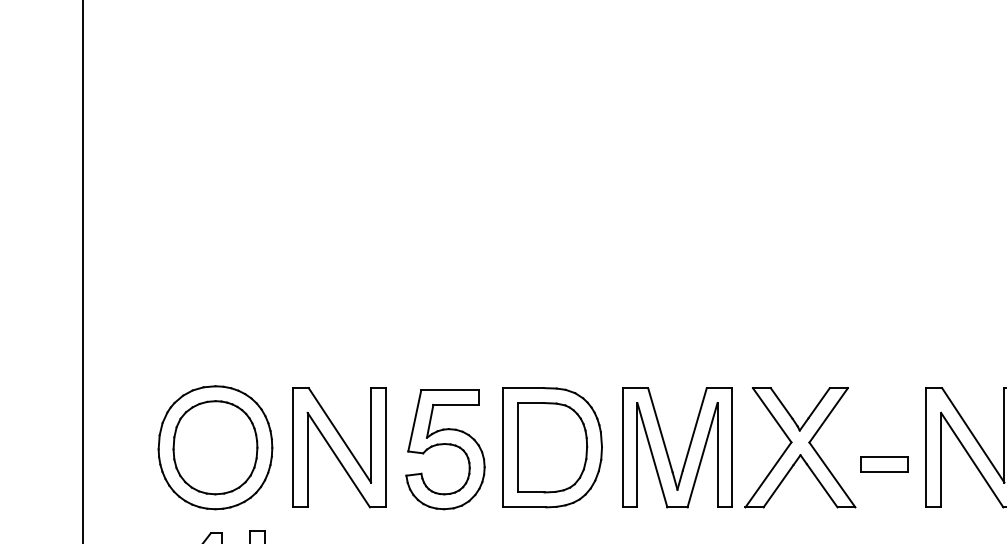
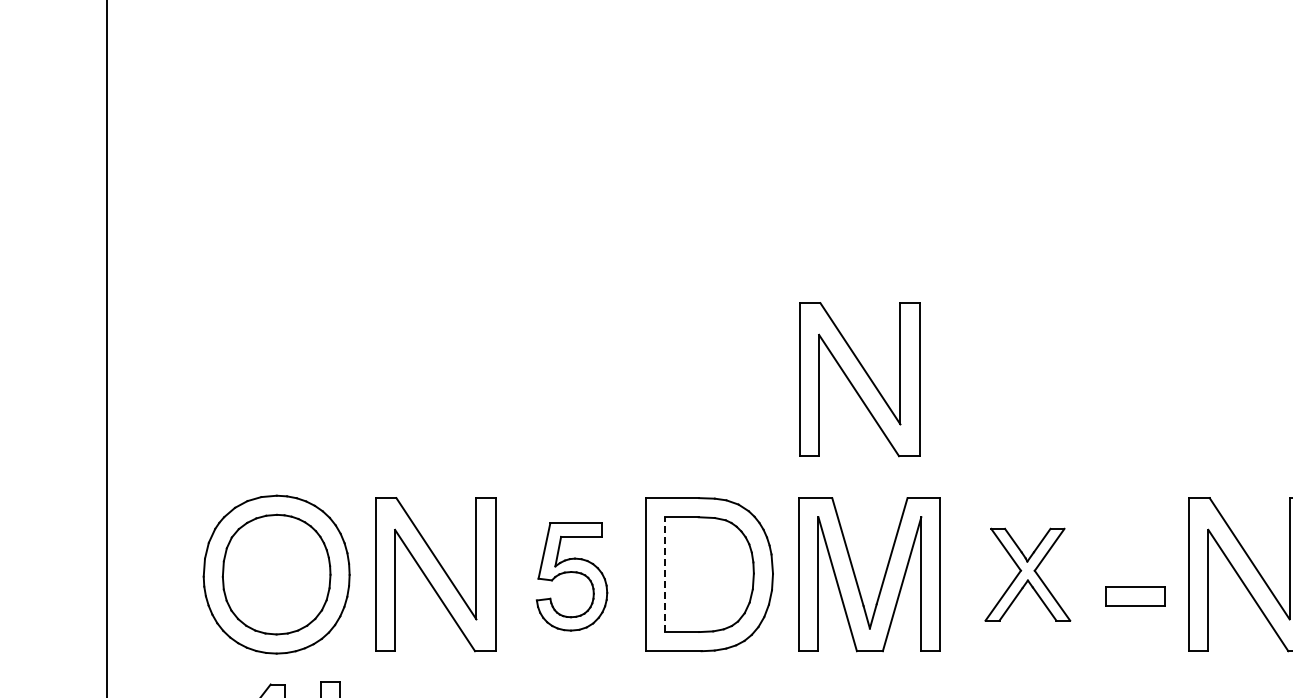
part: (669, 295) -> (859, 379), added
line: (518, 447) -> (665, 574), solid -> dashed
part: (800, 447) -> (1027, 574), size x0.6
part: (445, 449) -> (571, 576), size x0.7

